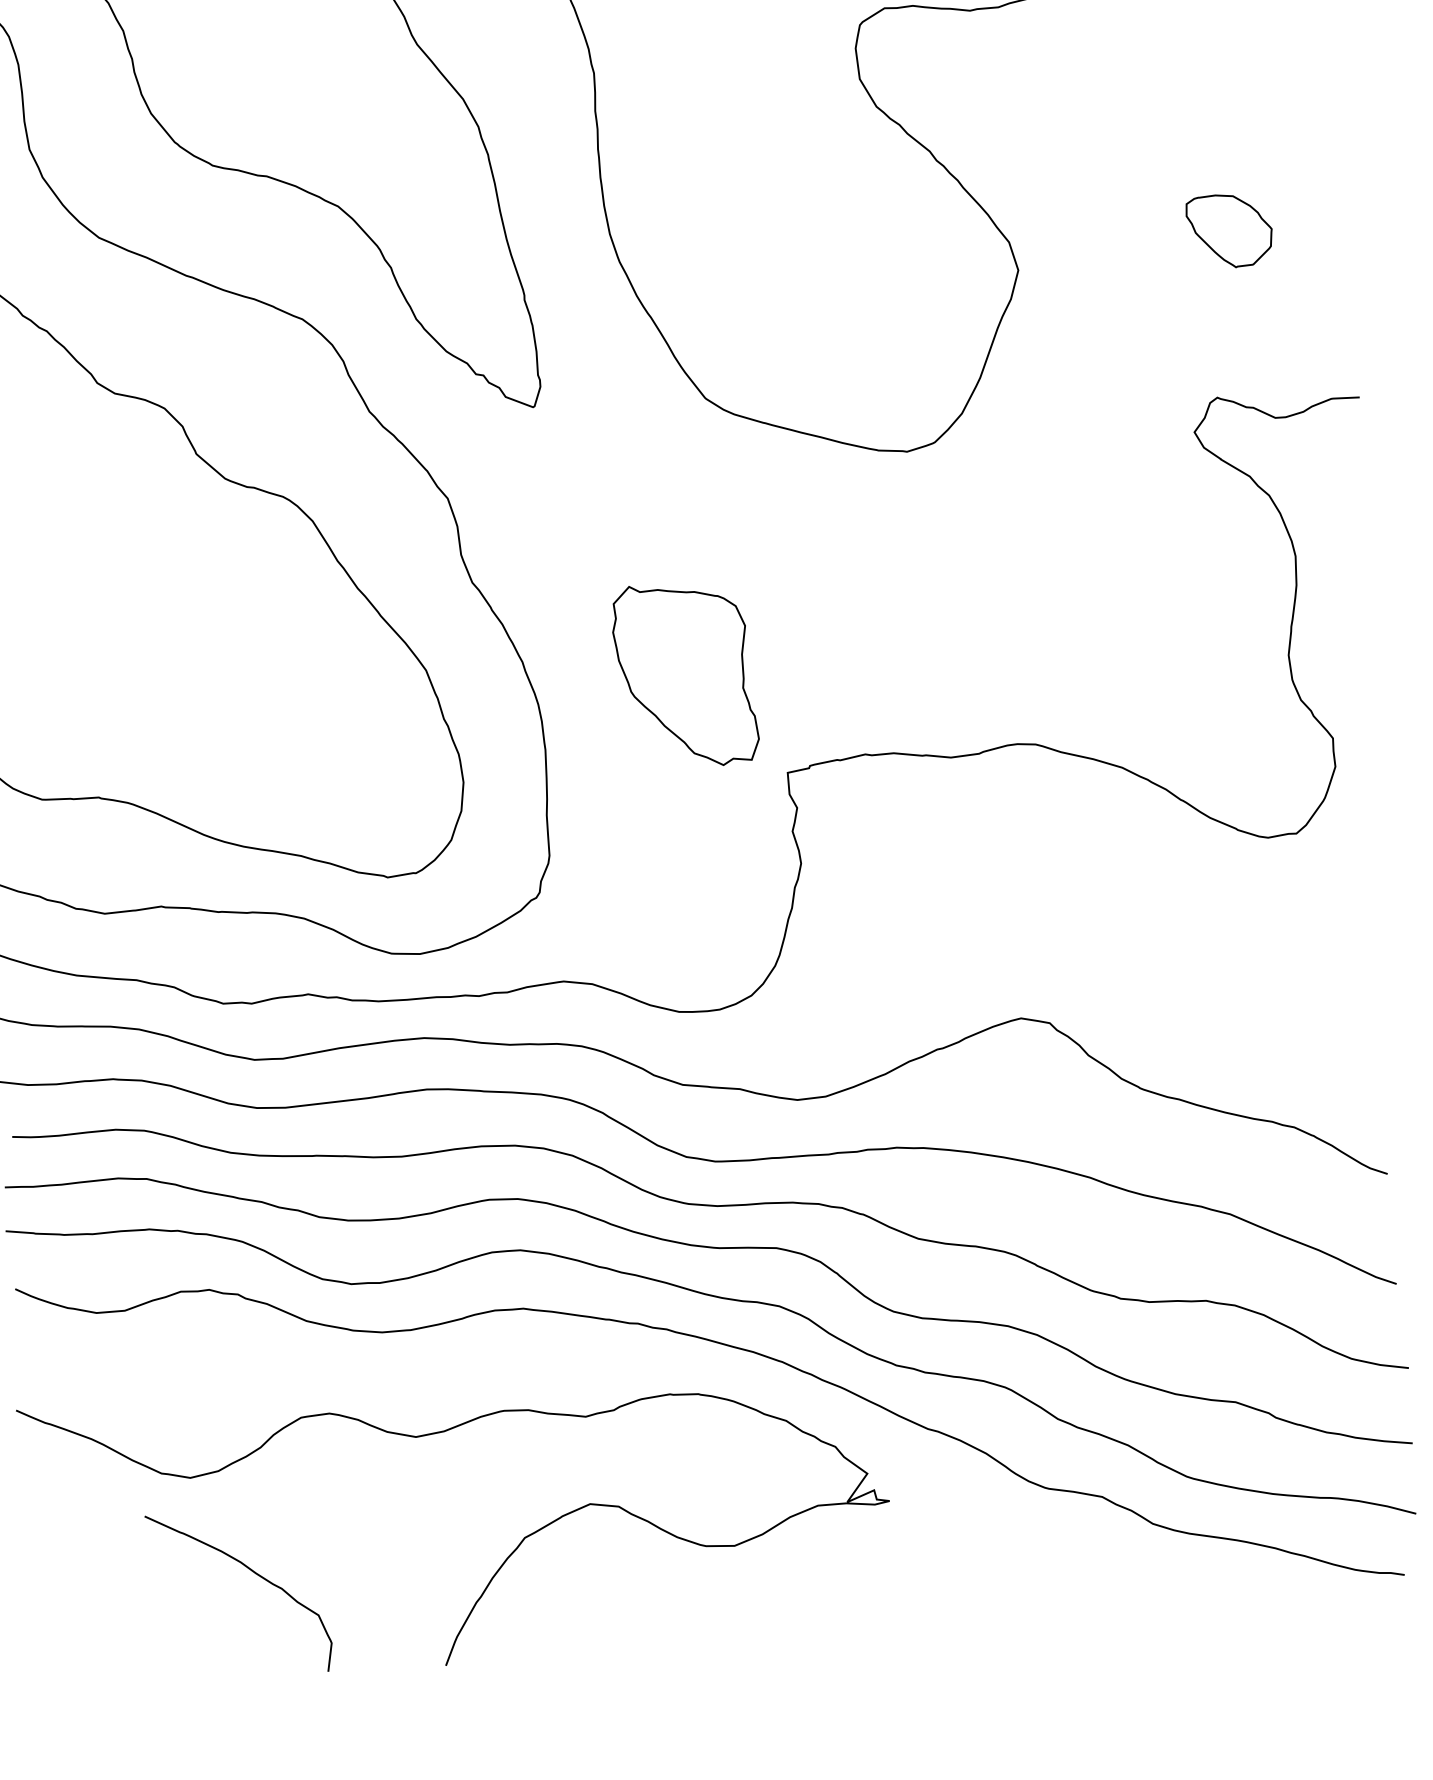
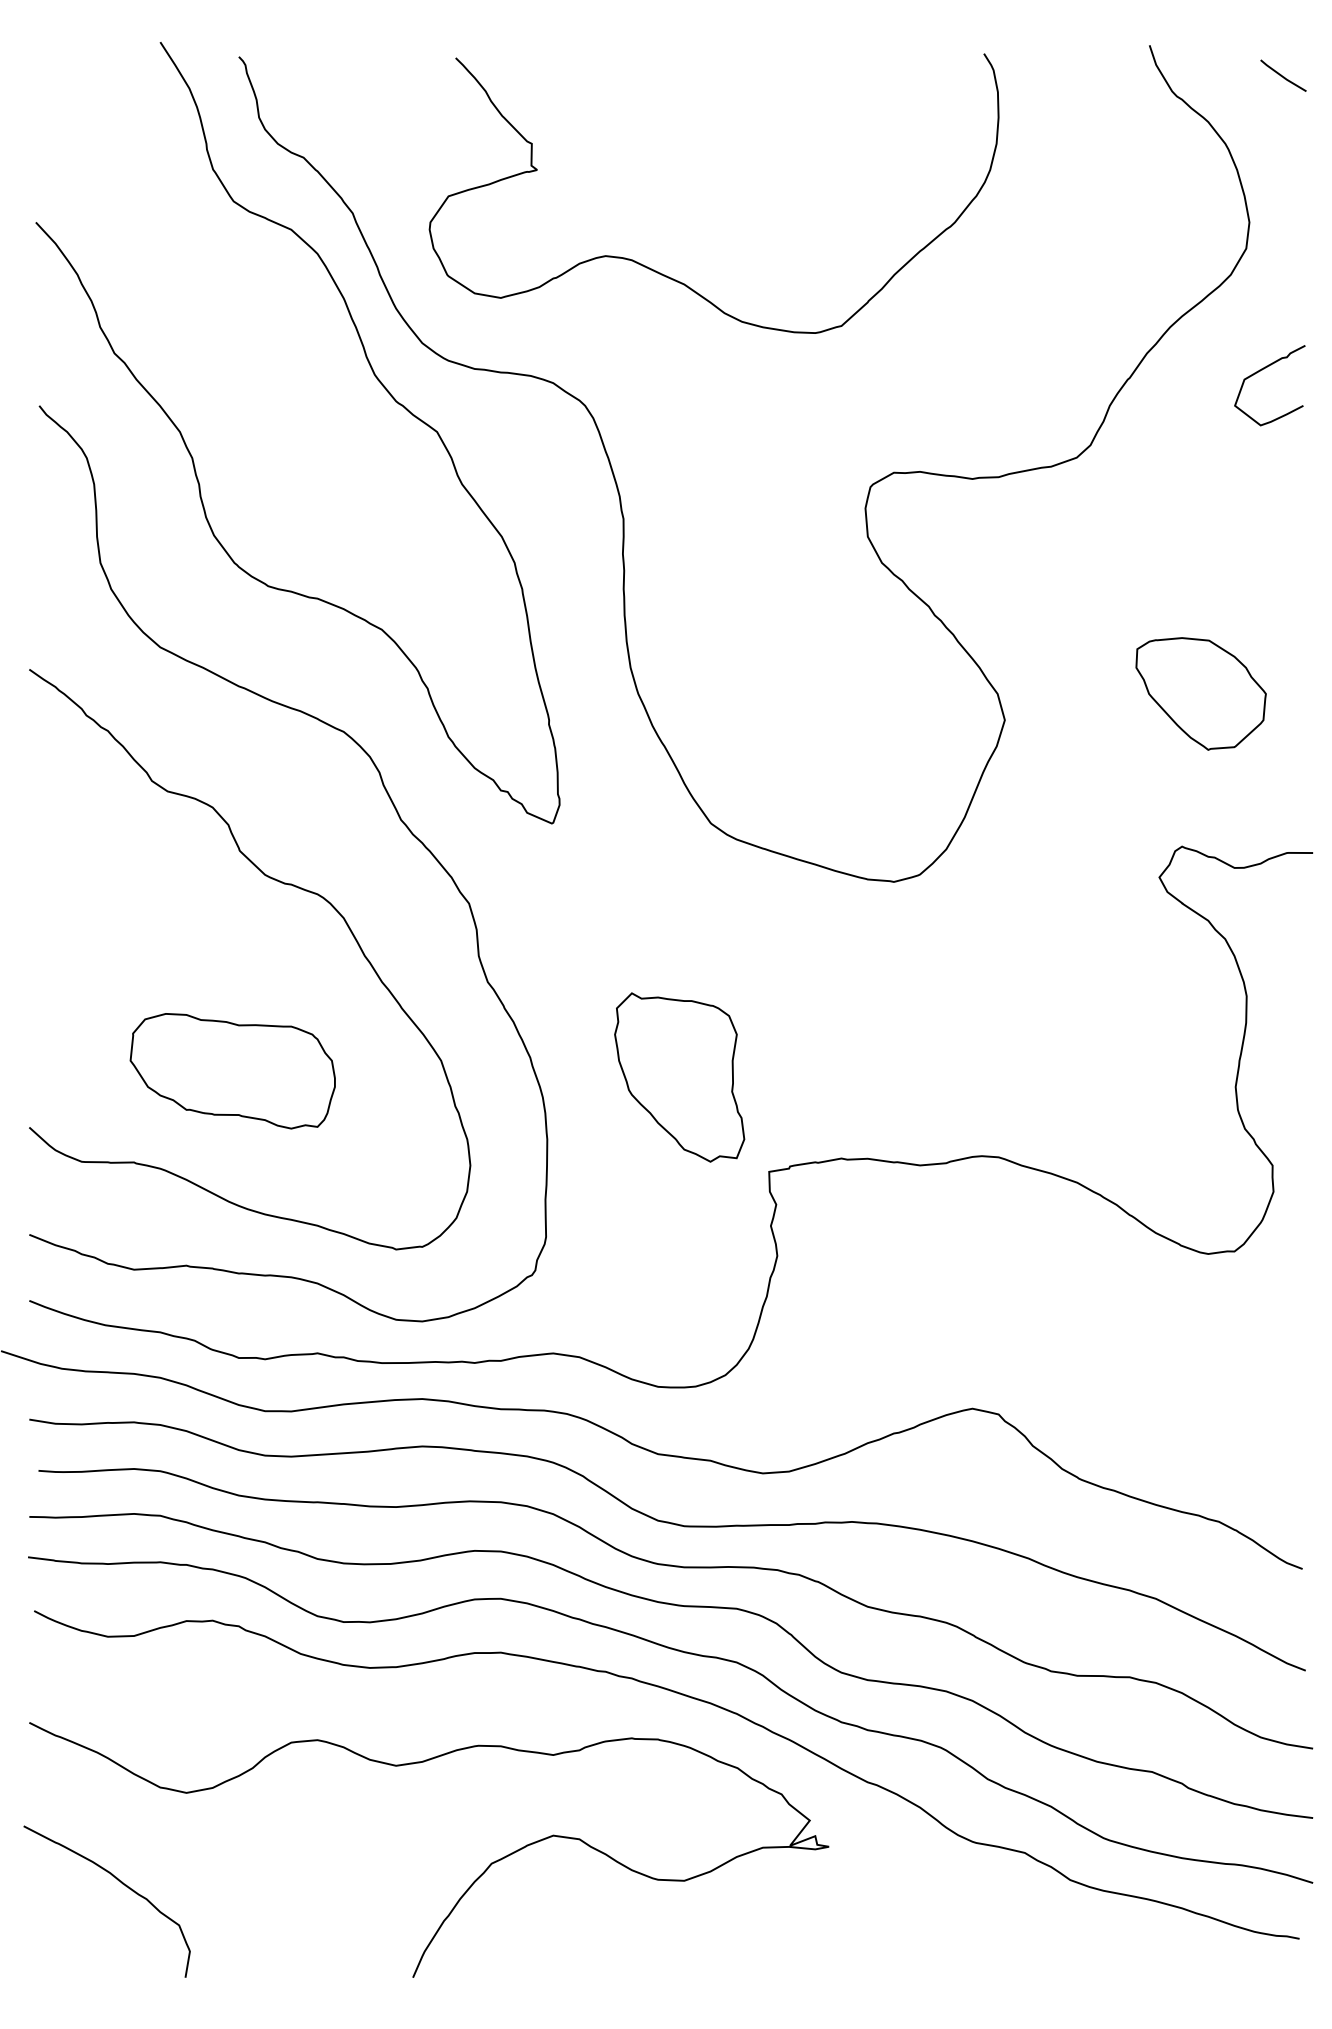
part: (1228, 230) -> (1200, 693), size x1.67
part: (200, 693) -> (232, 1071), added
curve: (254, 1574) -> (122, 1884), moved

